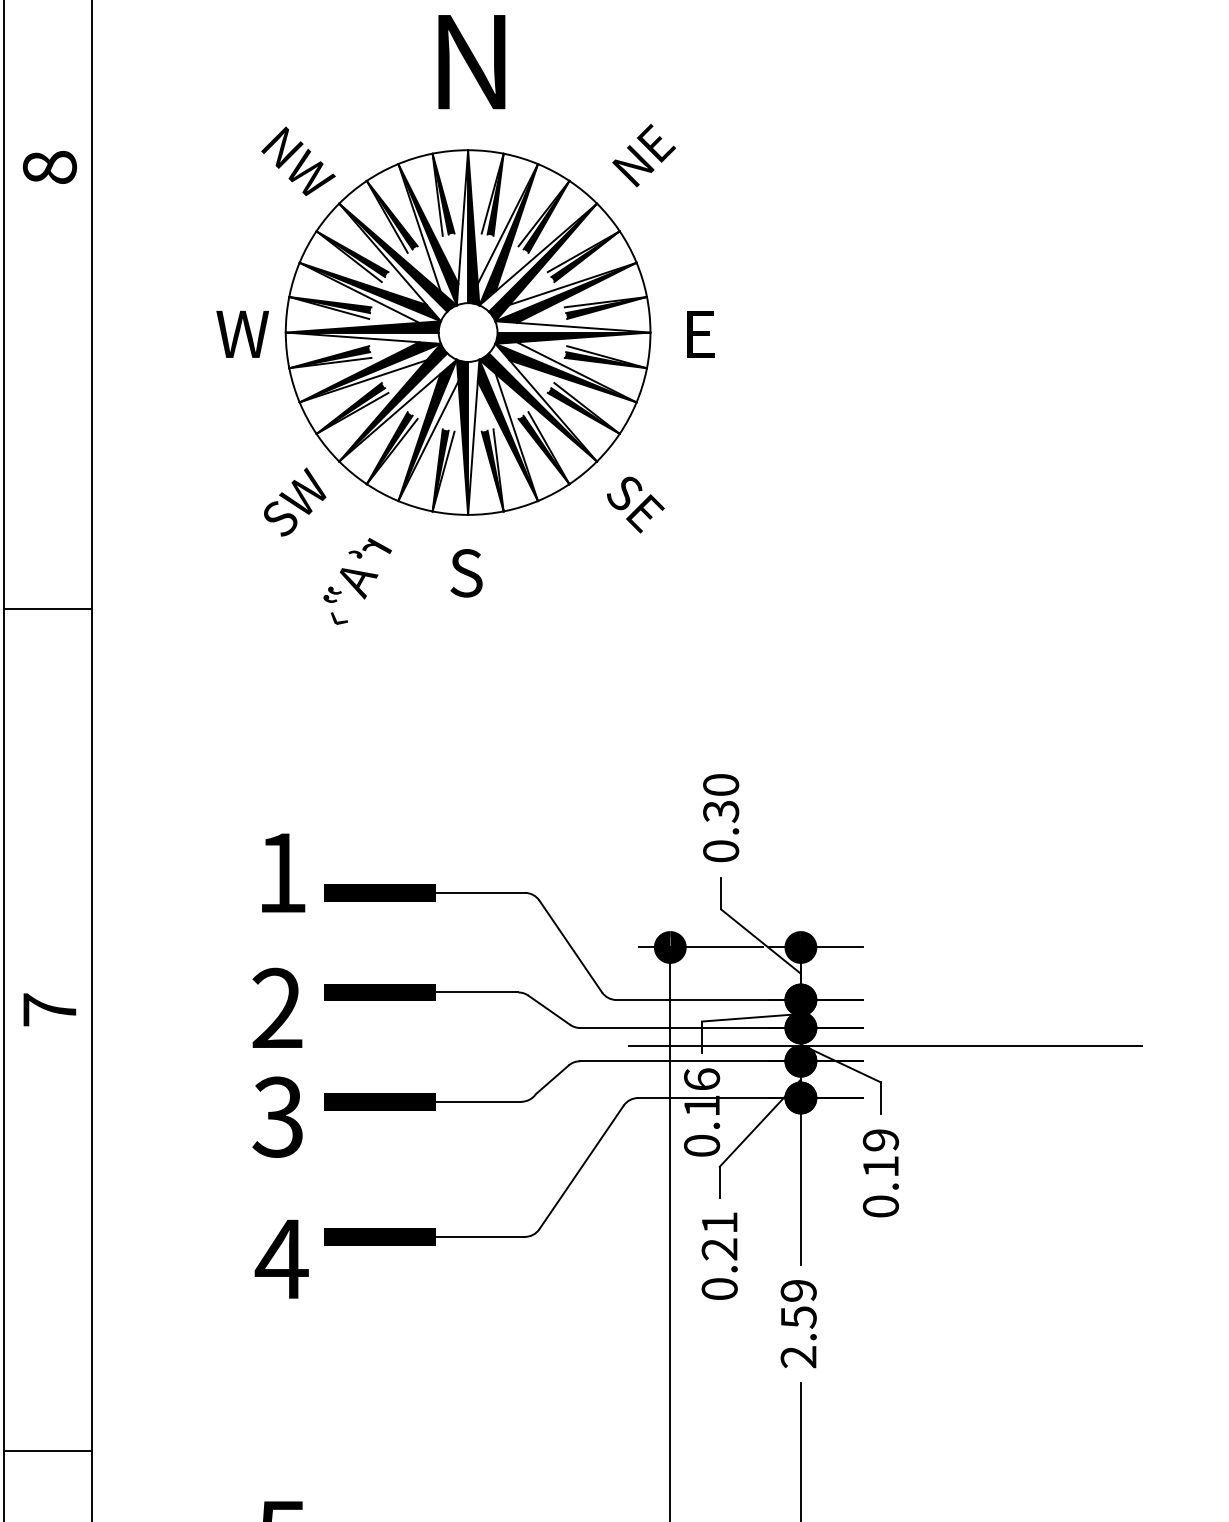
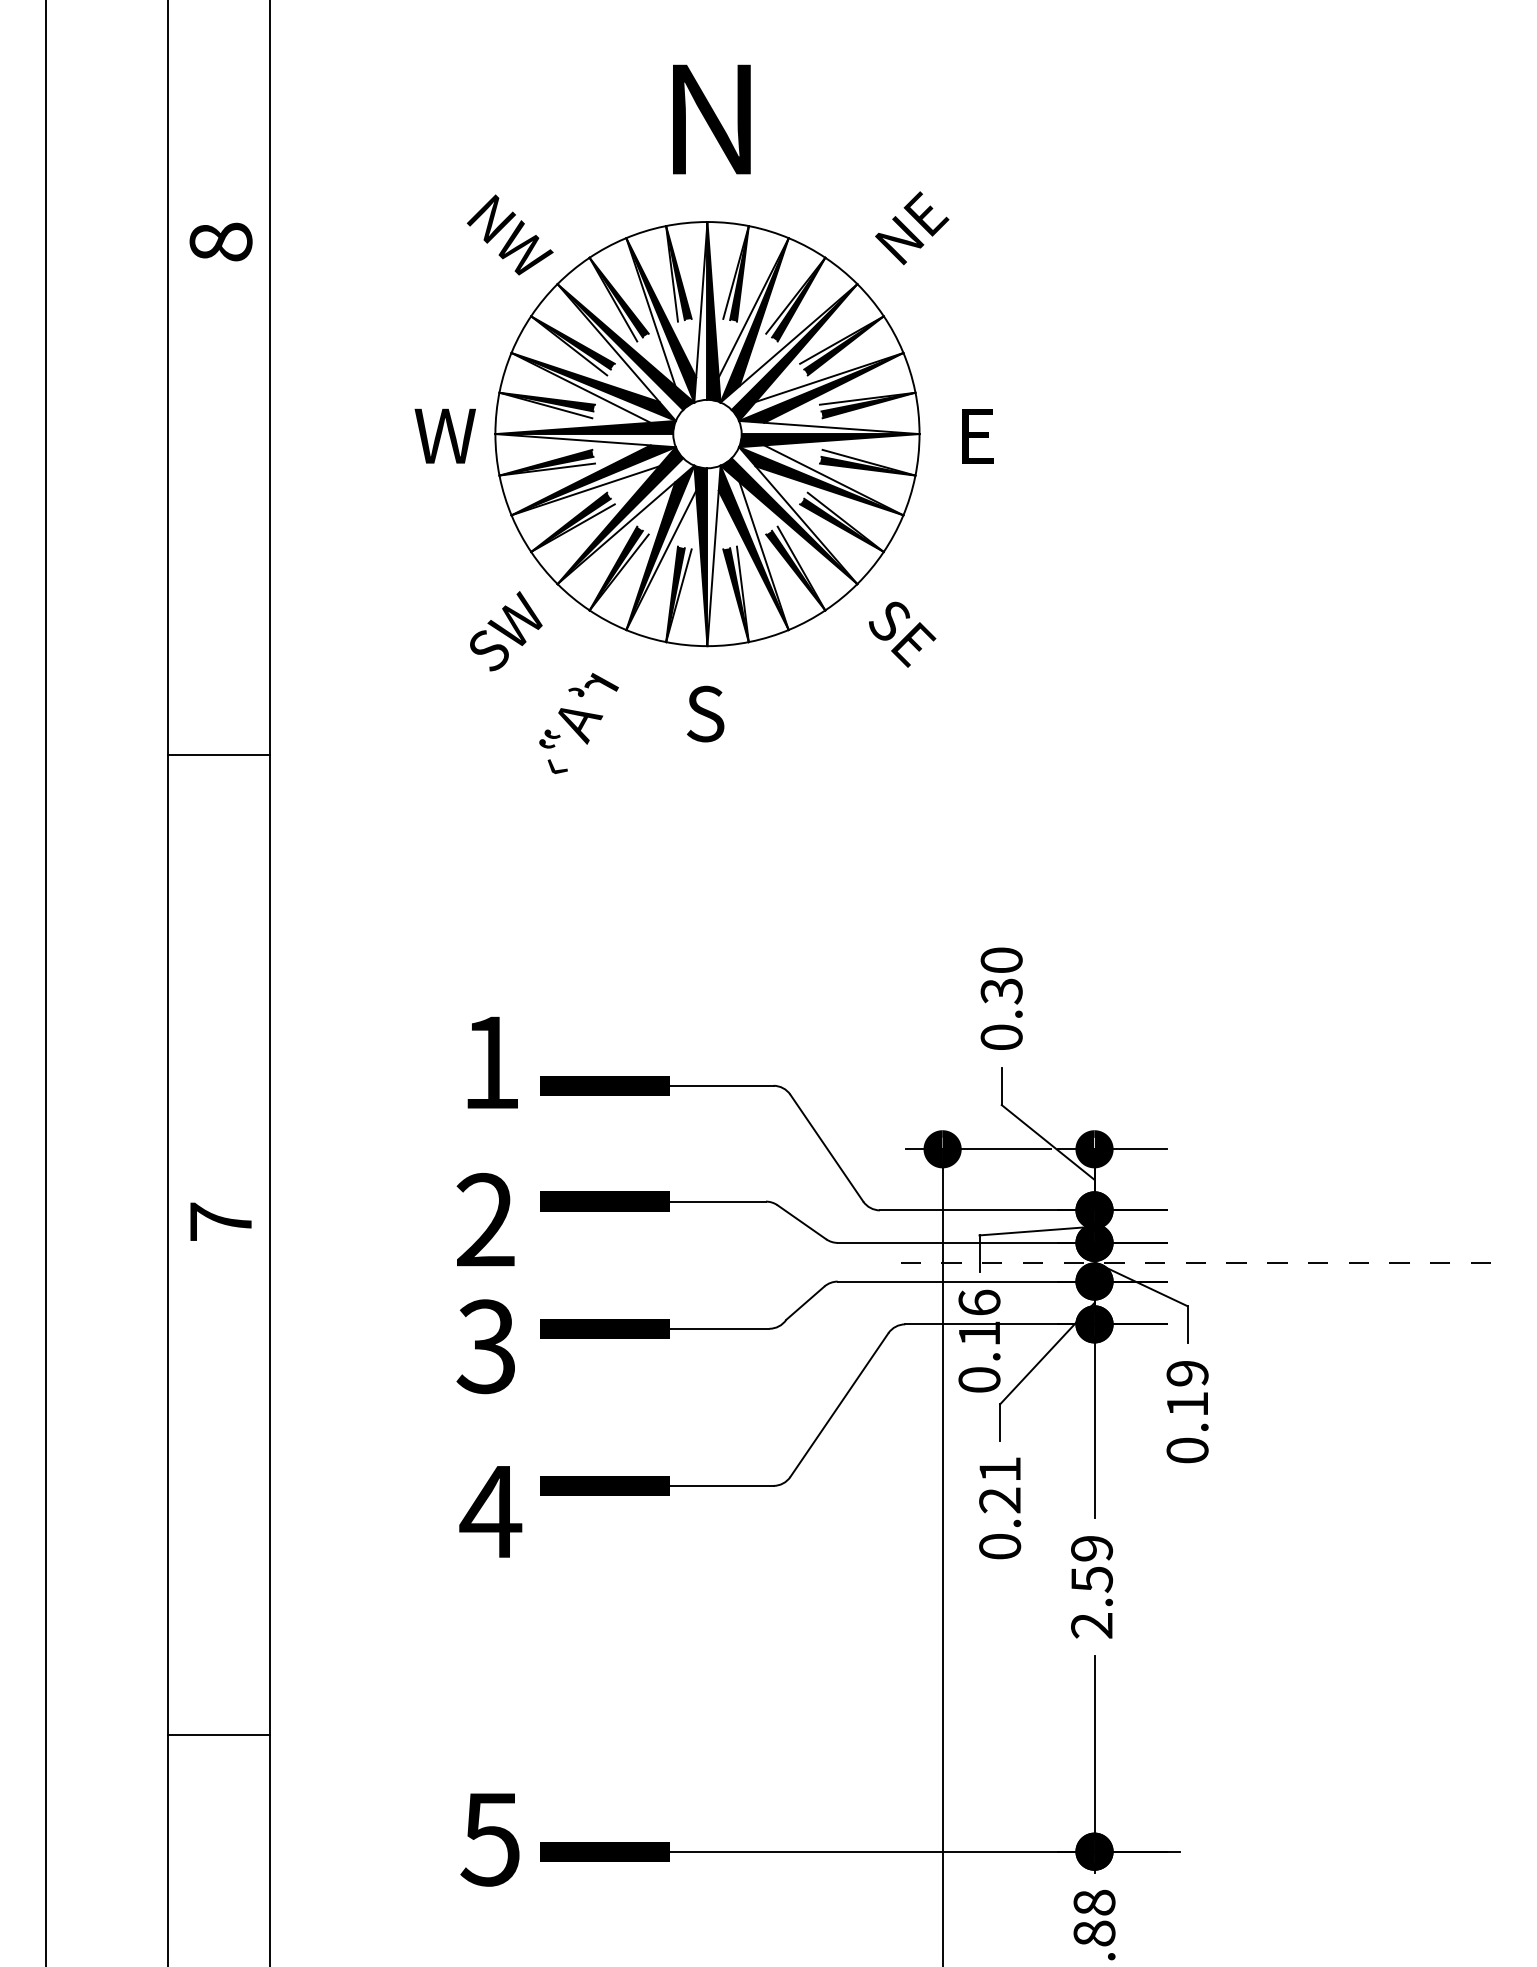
line: (885, 1045) -> (1192, 1263), solid -> dashed

